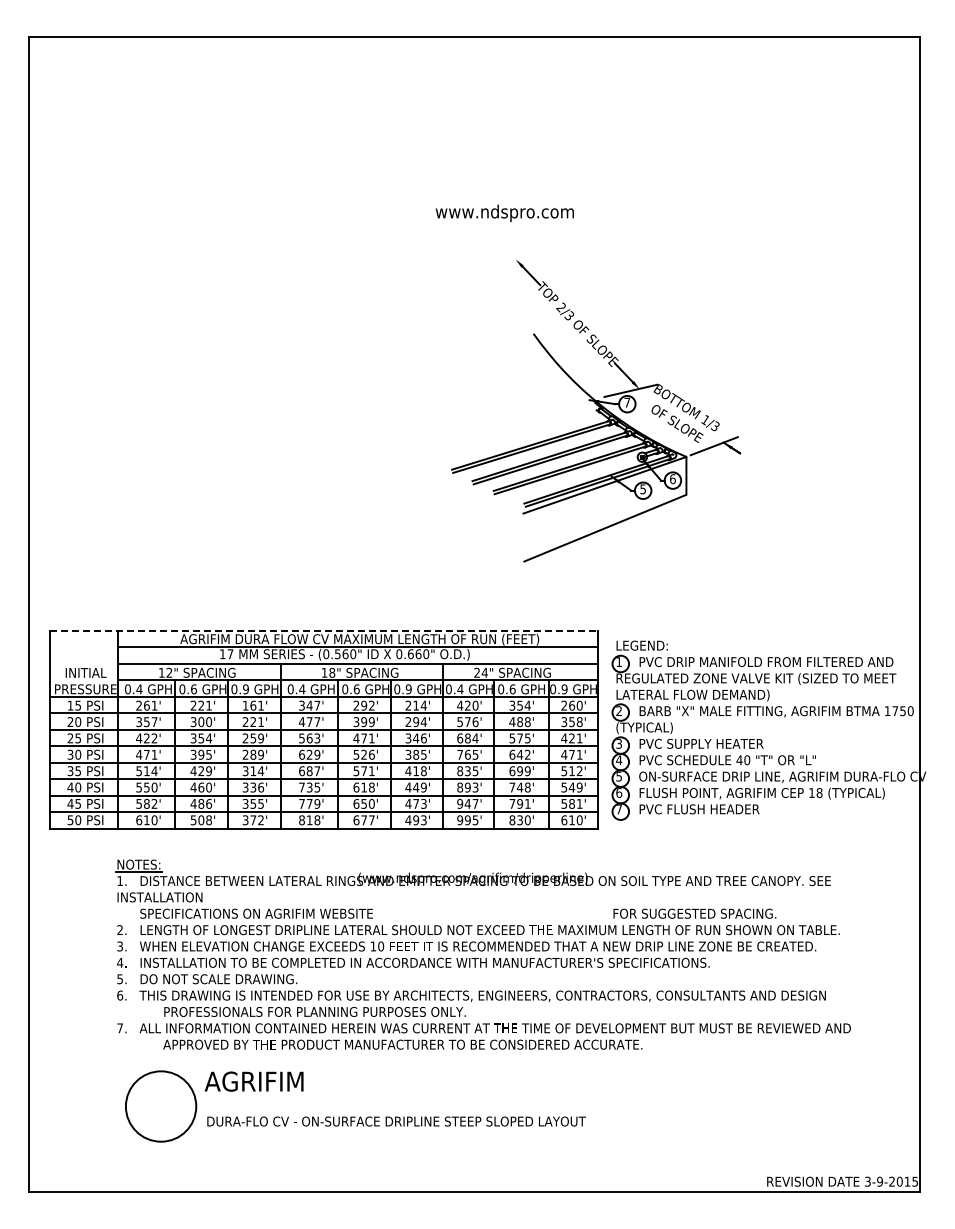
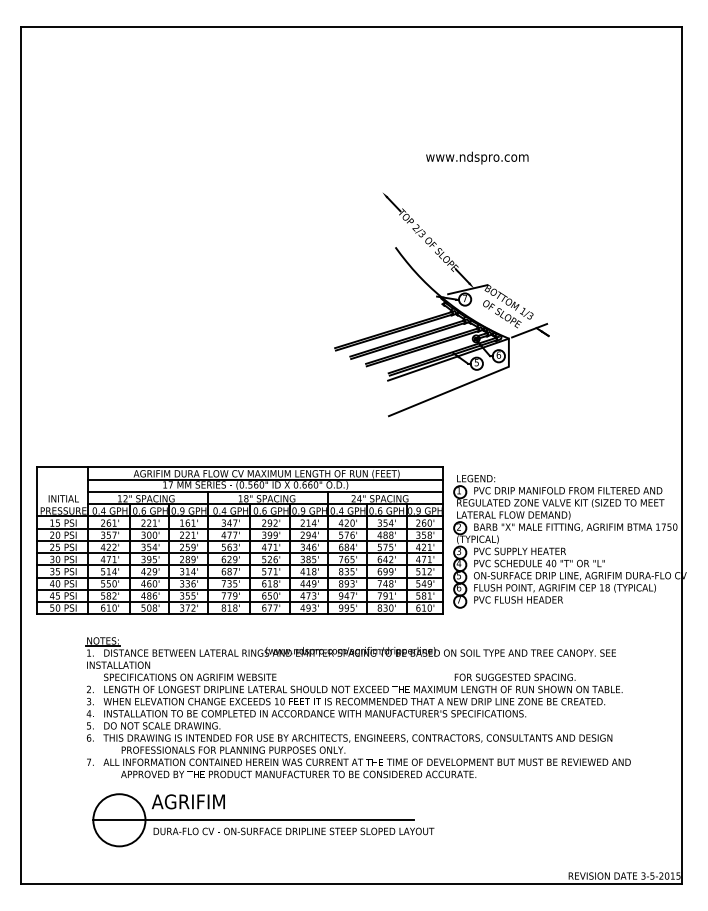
text: (504, 212) -> (477, 157), moved
line: (324, 630) -> (240, 467), dashed -> solid
line: (341, 1106) -> (253, 820), added
text: (879, 1181) -> (652, 875), 3-9-2015 -> 3-5-2015

